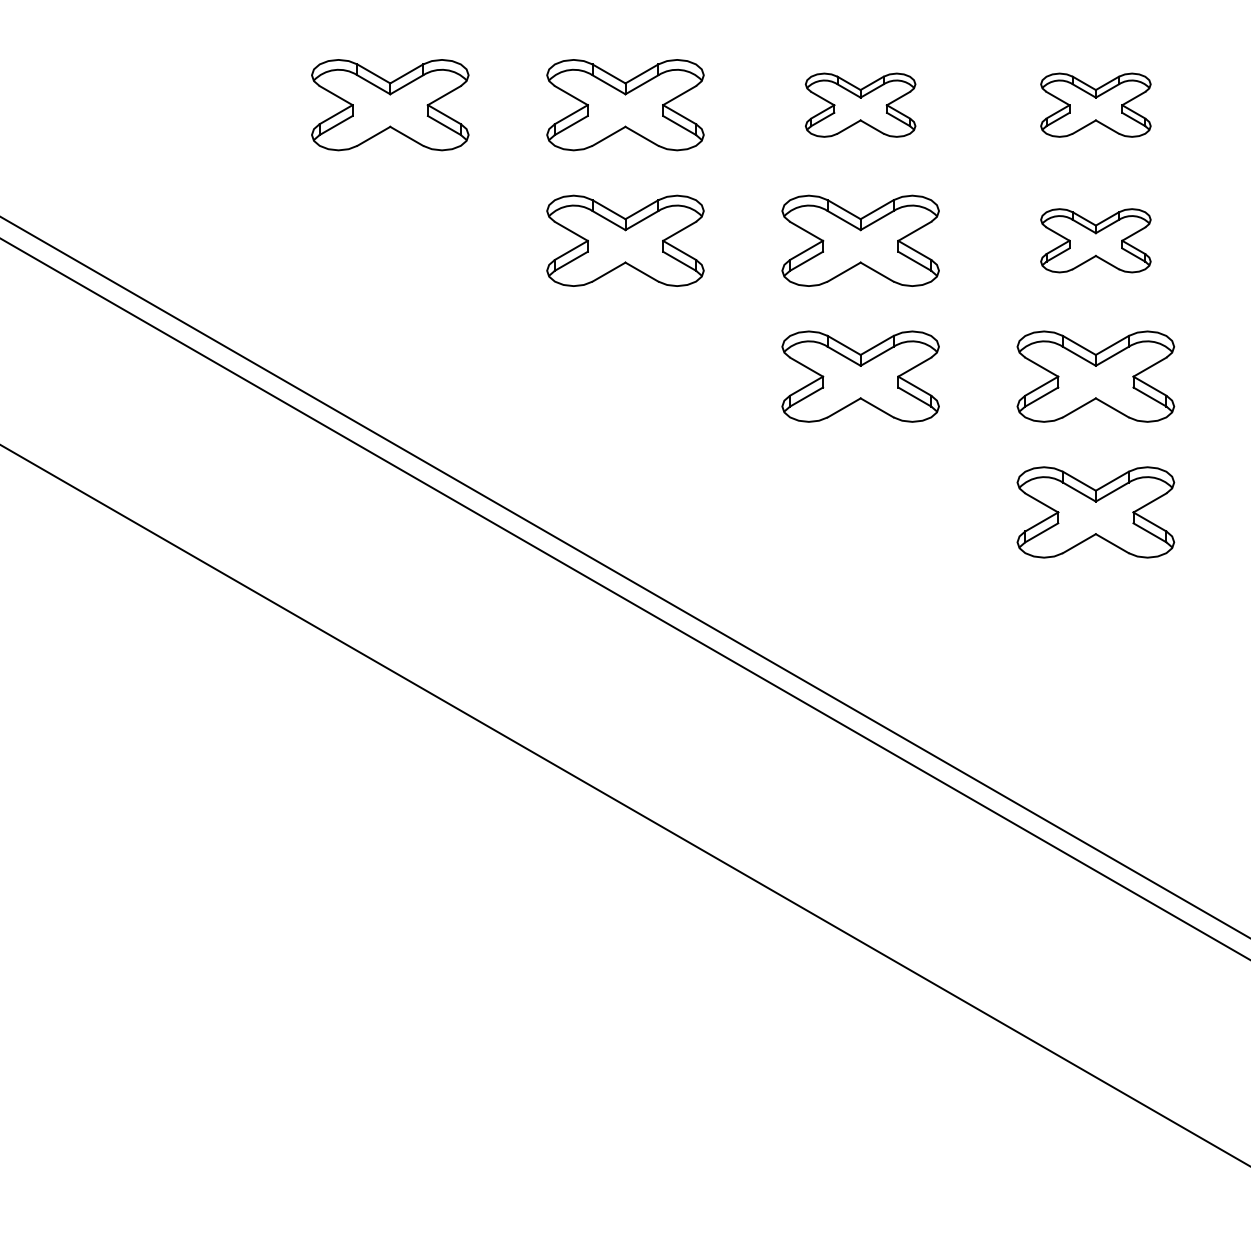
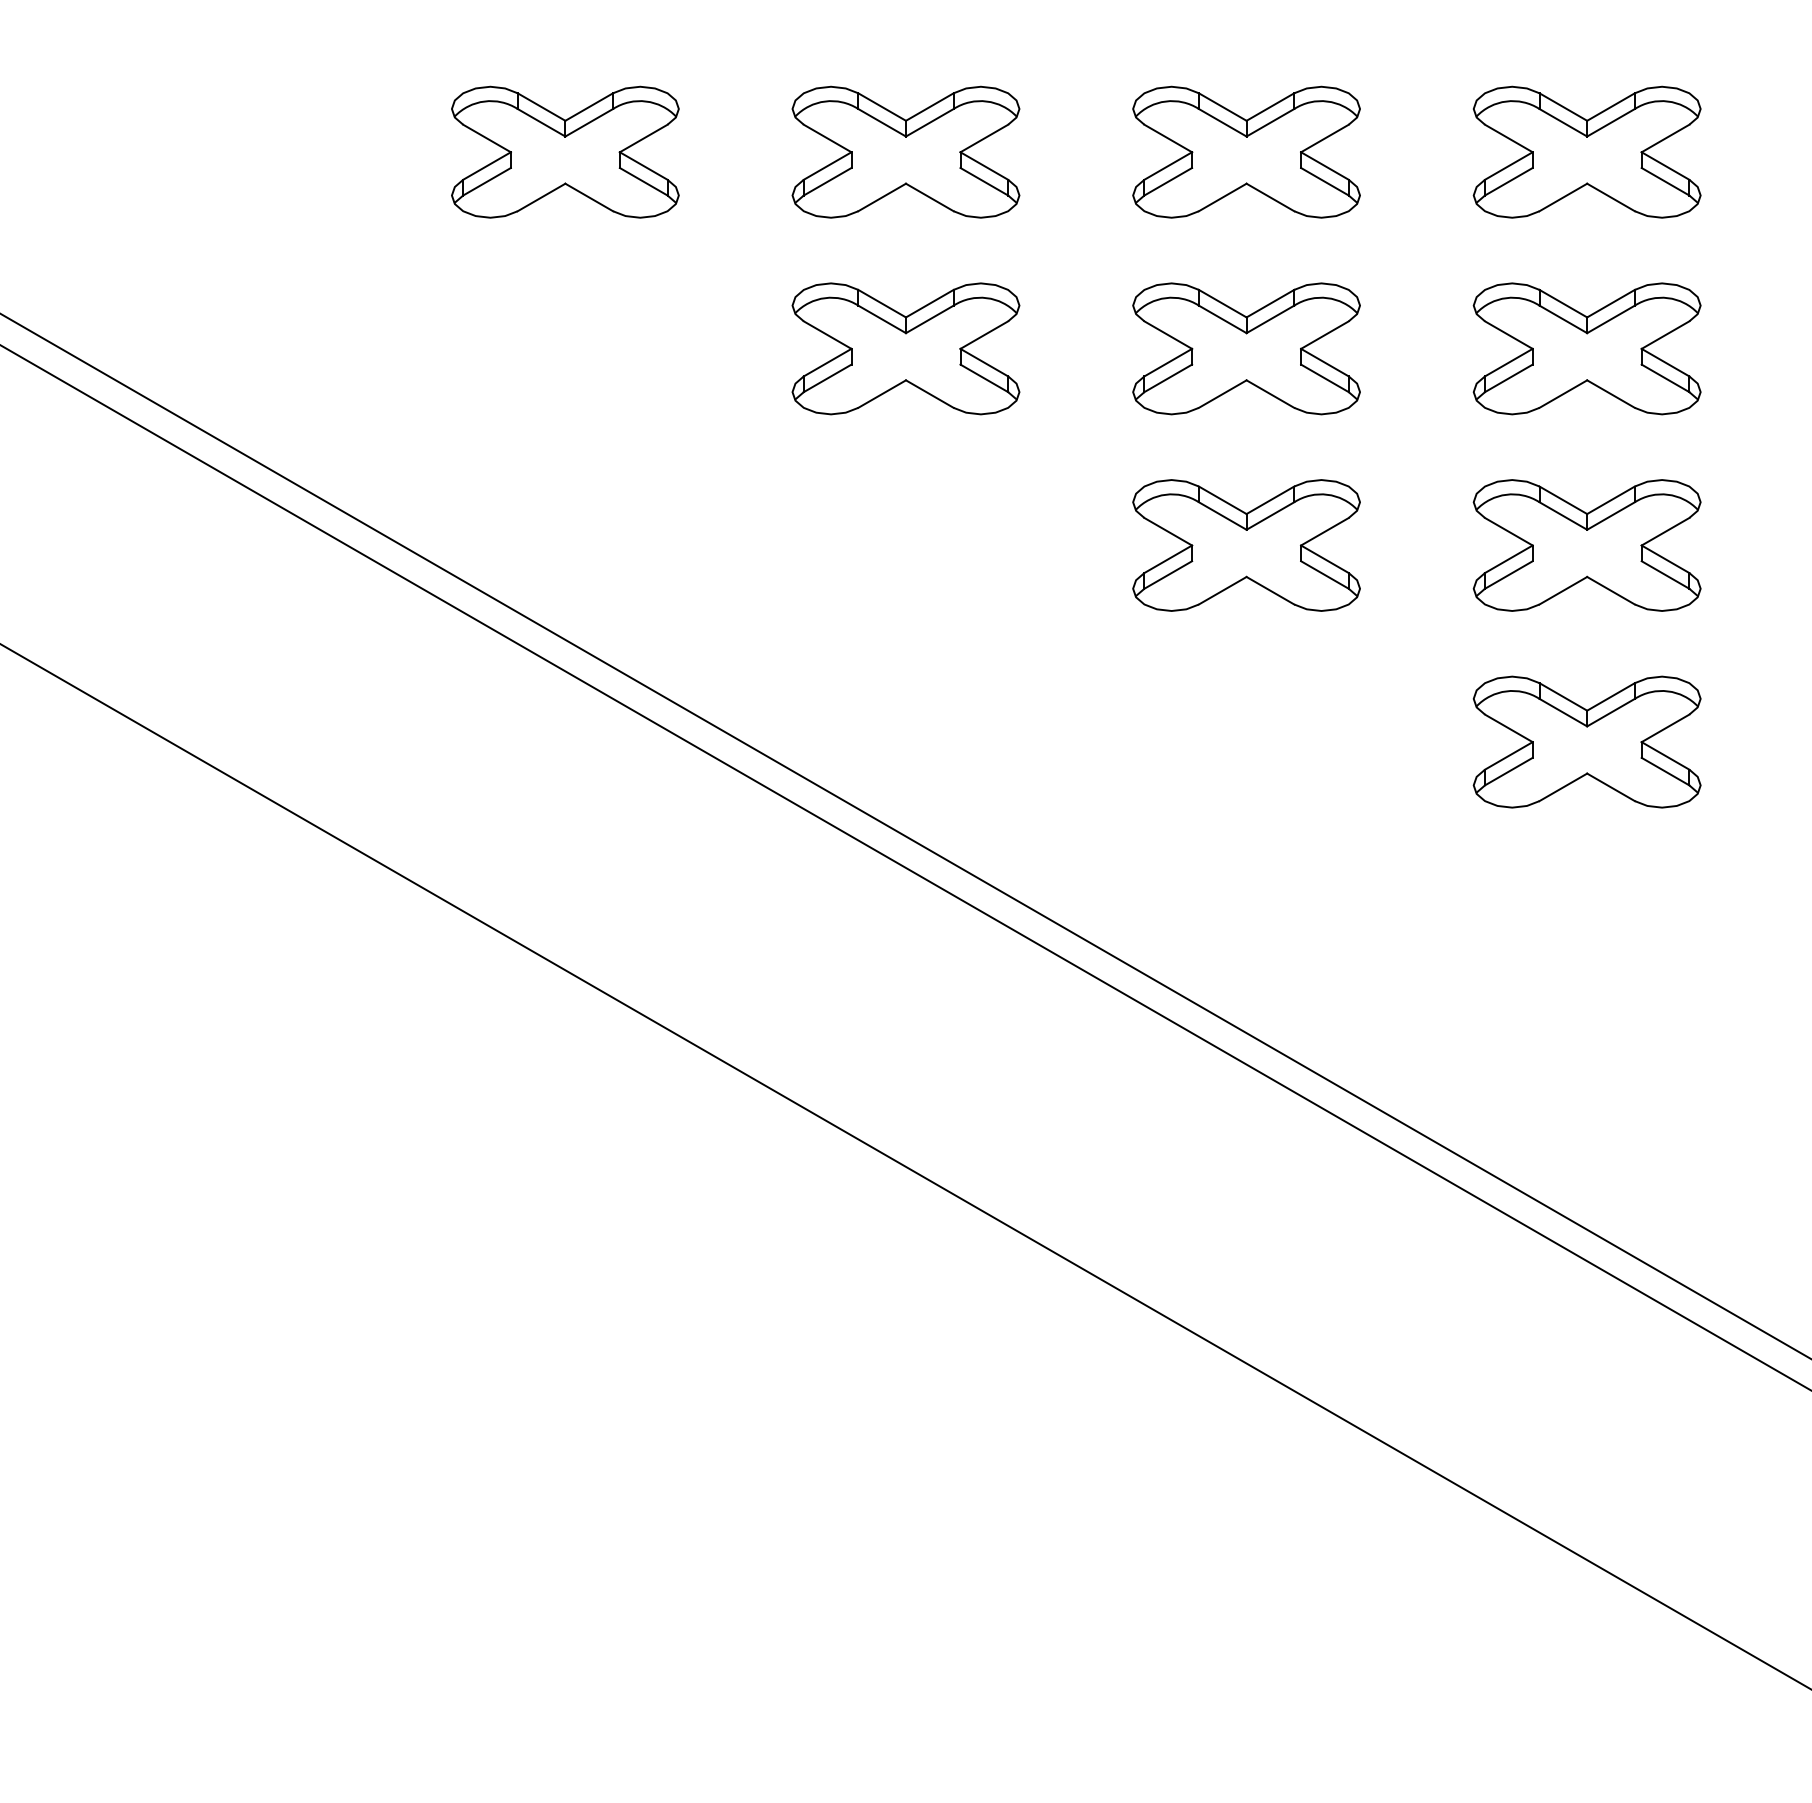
part: (860, 105) -> (1246, 152), size x1.43
part: (1095, 105) -> (1586, 152), size x1.43
part: (1095, 240) -> (1586, 348), size x1.43

